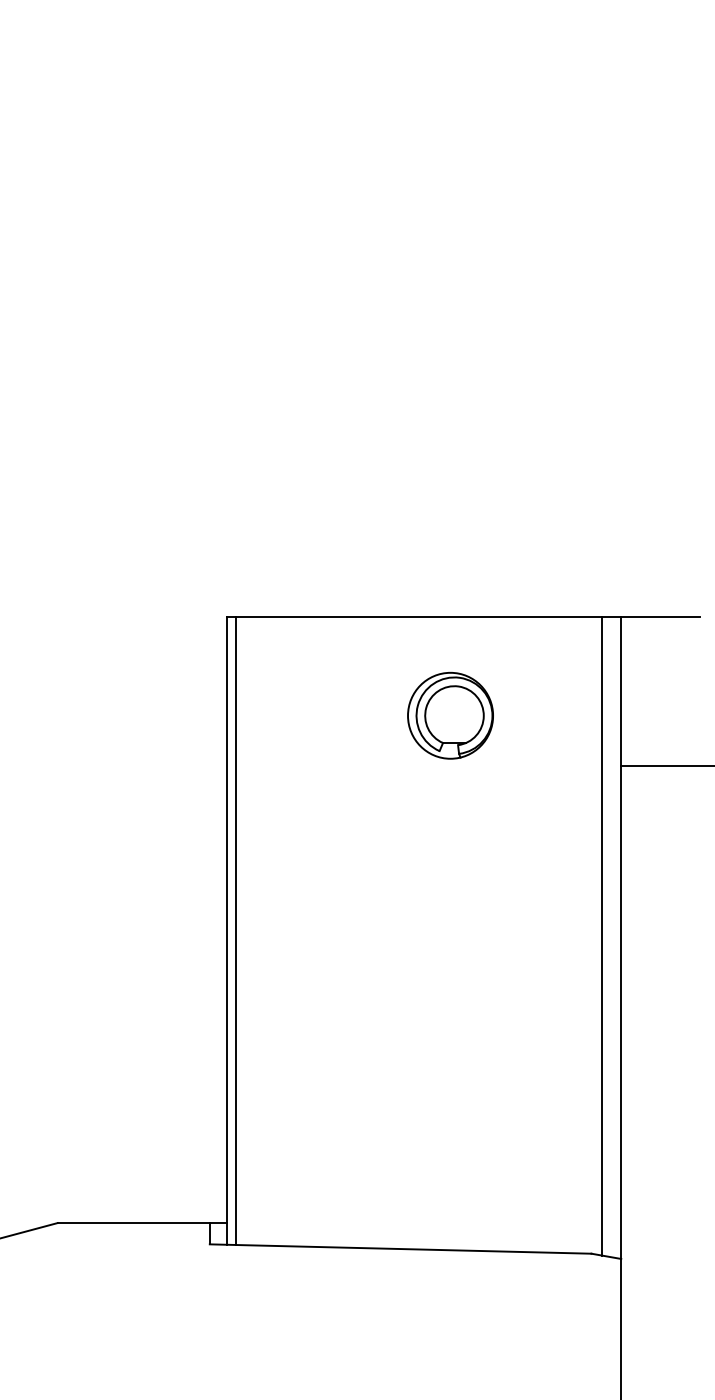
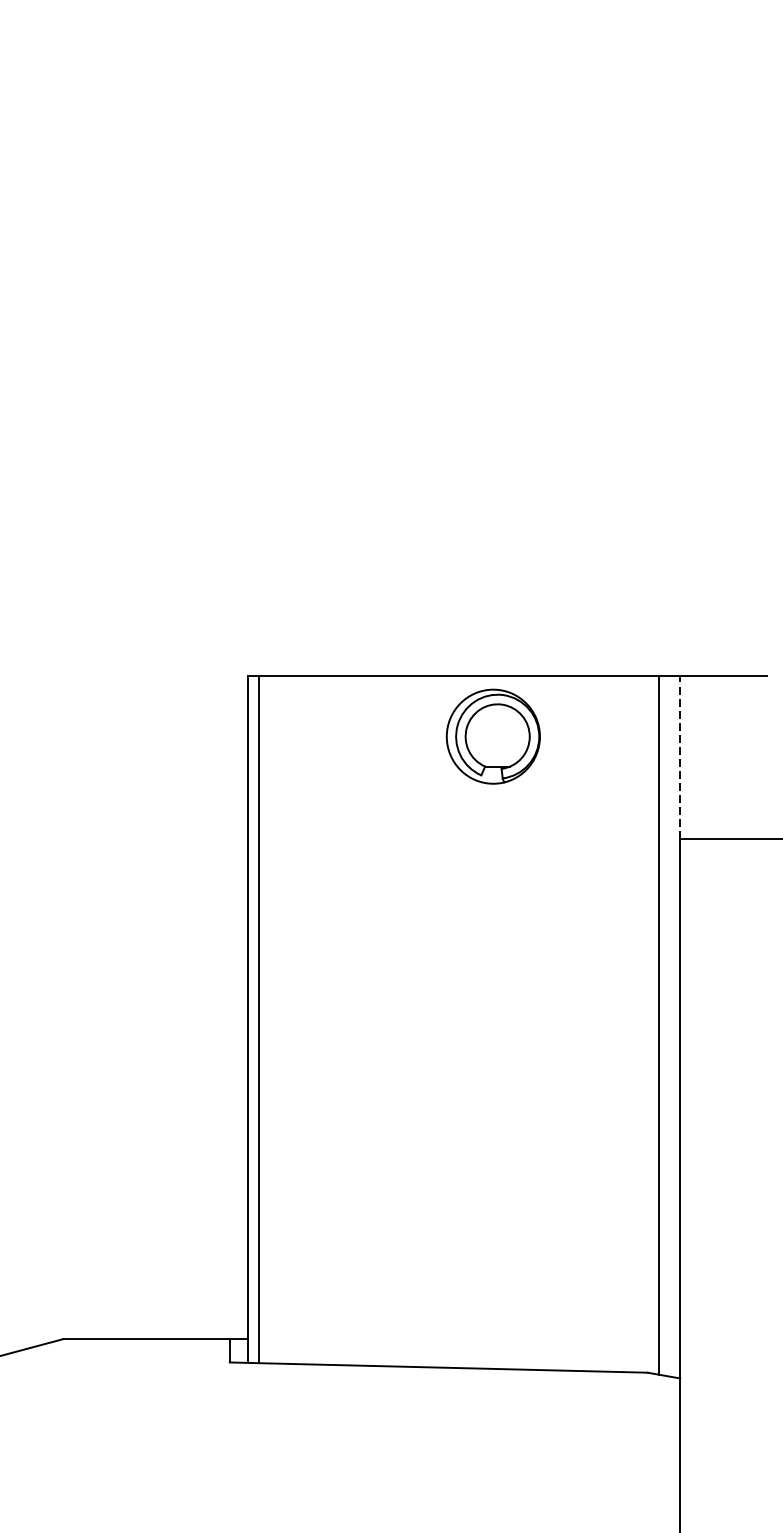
line: (621, 691) -> (680, 757), solid -> dashed
part: (450, 715) -> (493, 736), moved

